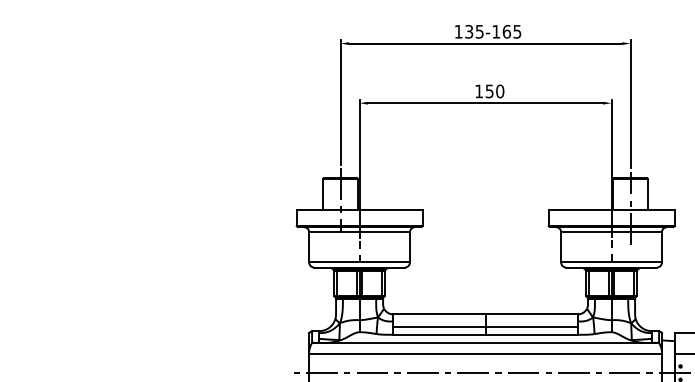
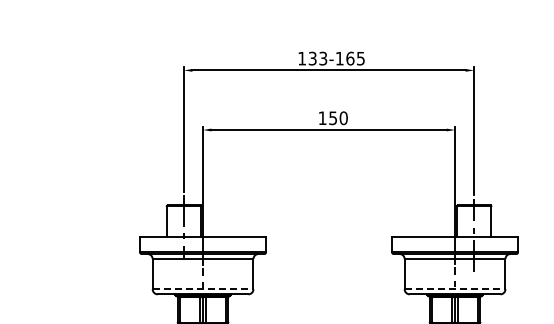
text: (479, 30) -> (323, 57), 135-165 -> 133-165
line: (360, 262) -> (204, 289), solid -> dashed
line: (612, 262) -> (456, 289), solid -> dashed

